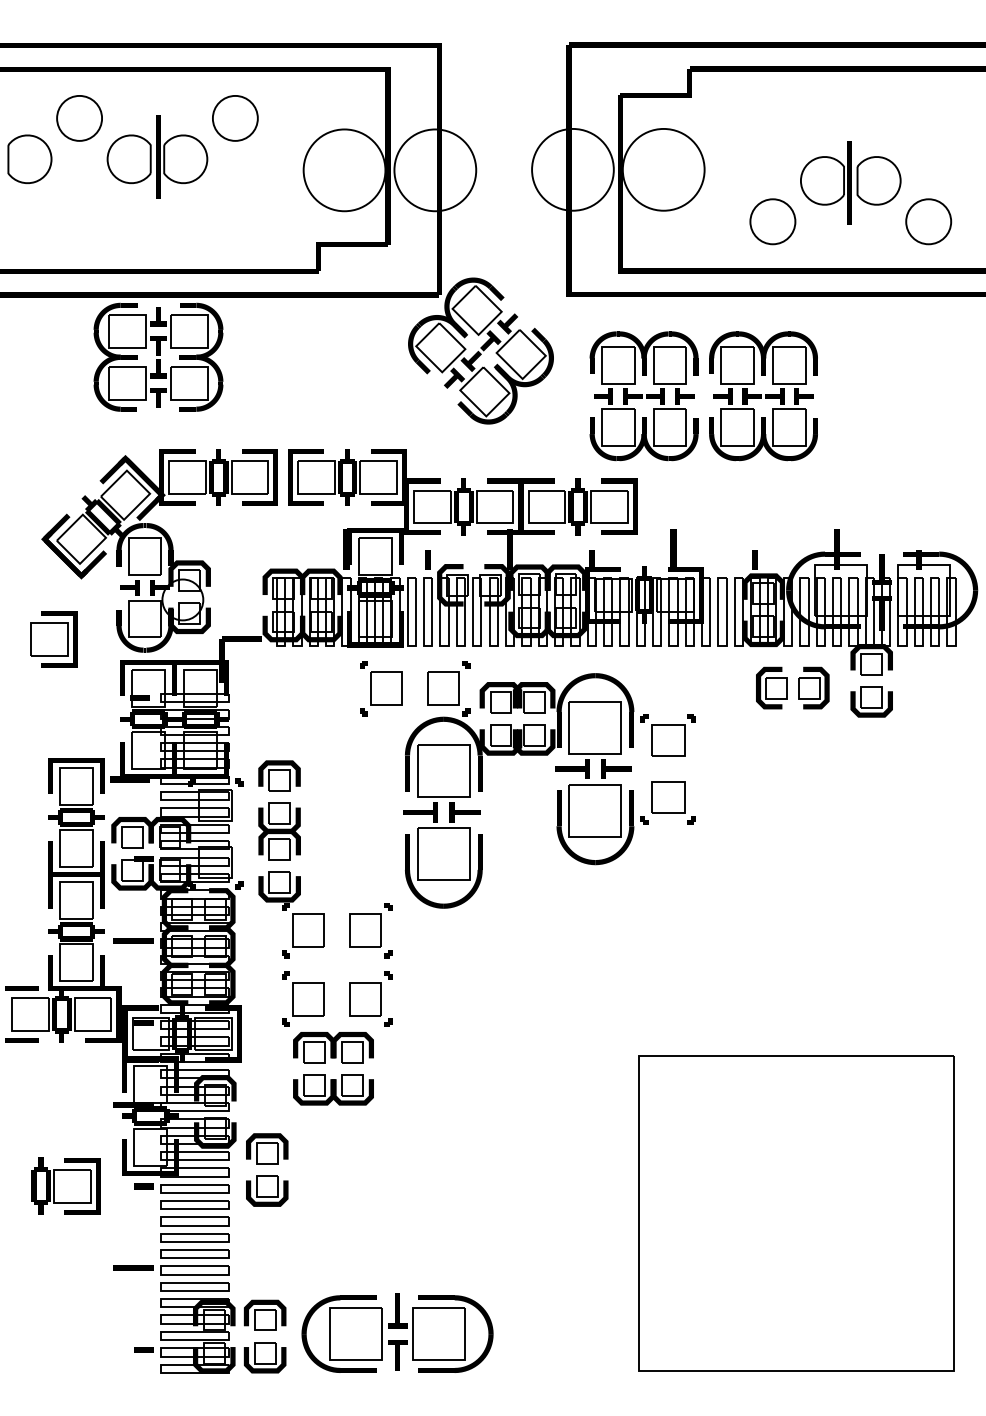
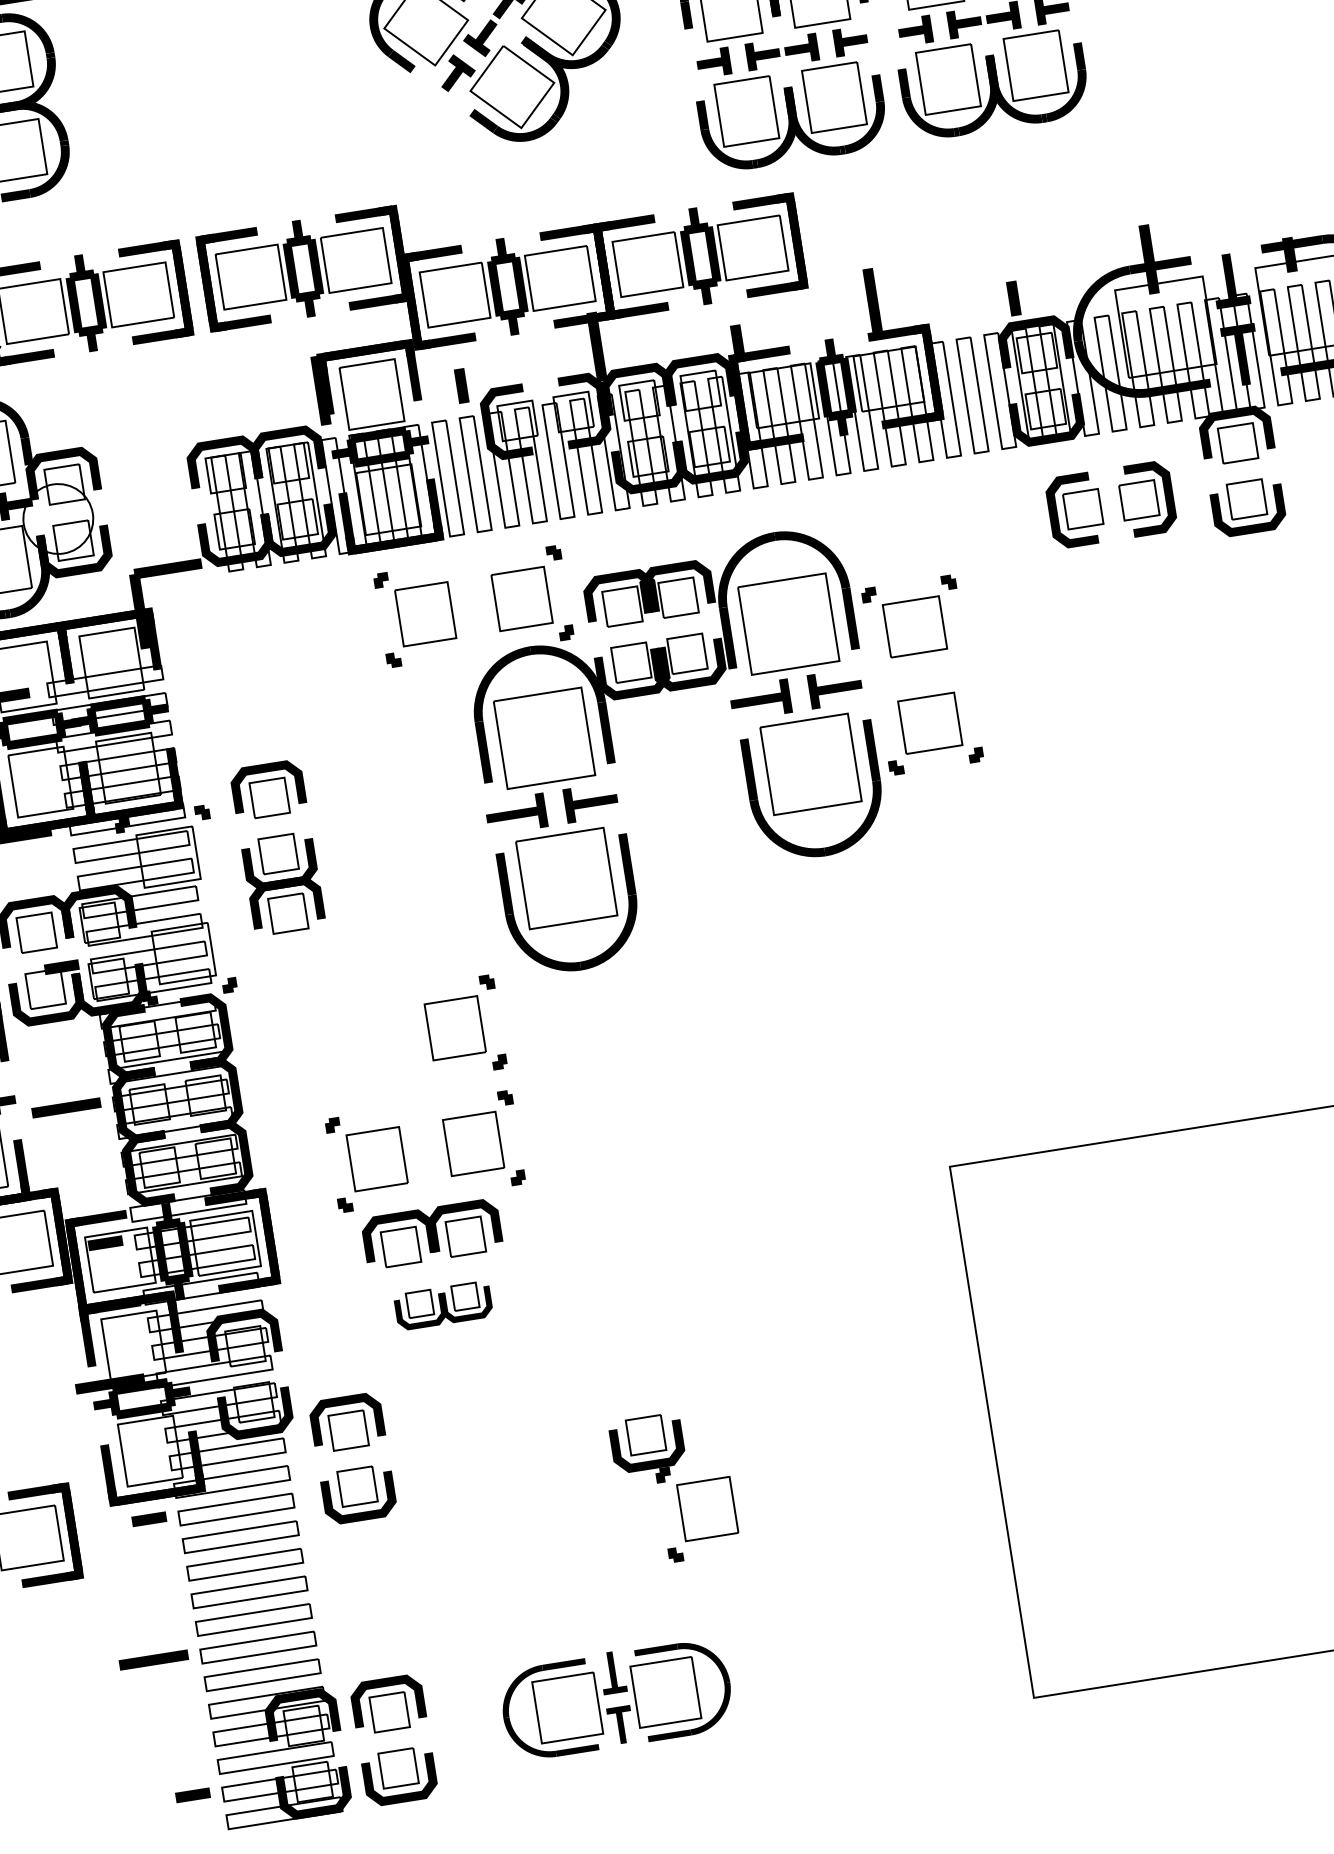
part: (291, 914) -> (674, 1486), moved
part: (333, 1089) -> (443, 1304), size x0.7
part: (397, 1332) -> (616, 1697), size x0.7

